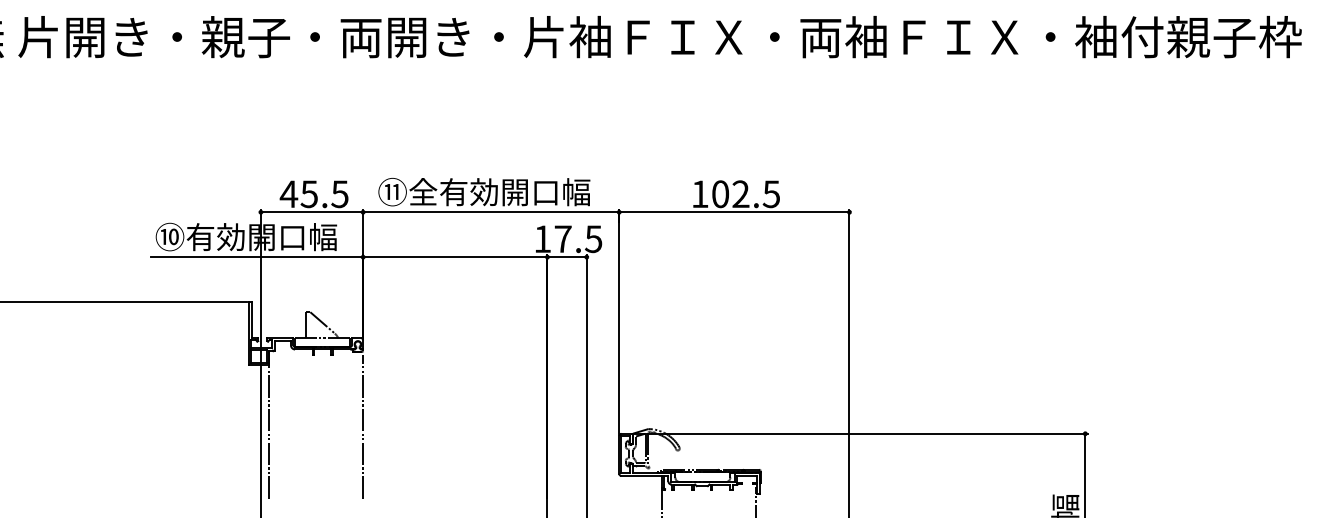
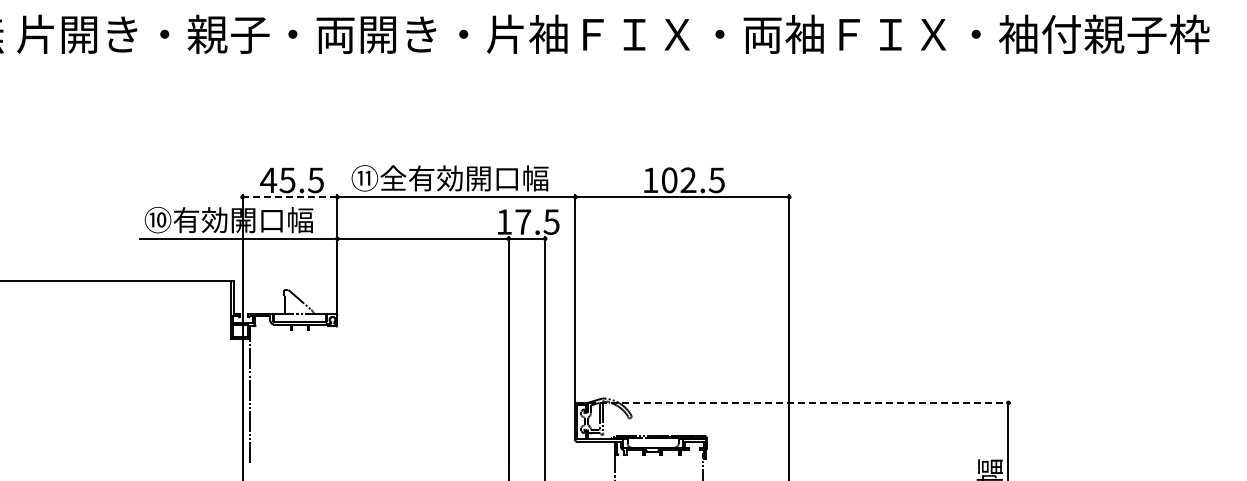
line: (311, 212) -> (289, 197), solid -> dashed
line: (363, 426) -> (337, 396), removed
line: (860, 433) -> (799, 402), solid -> dashed

